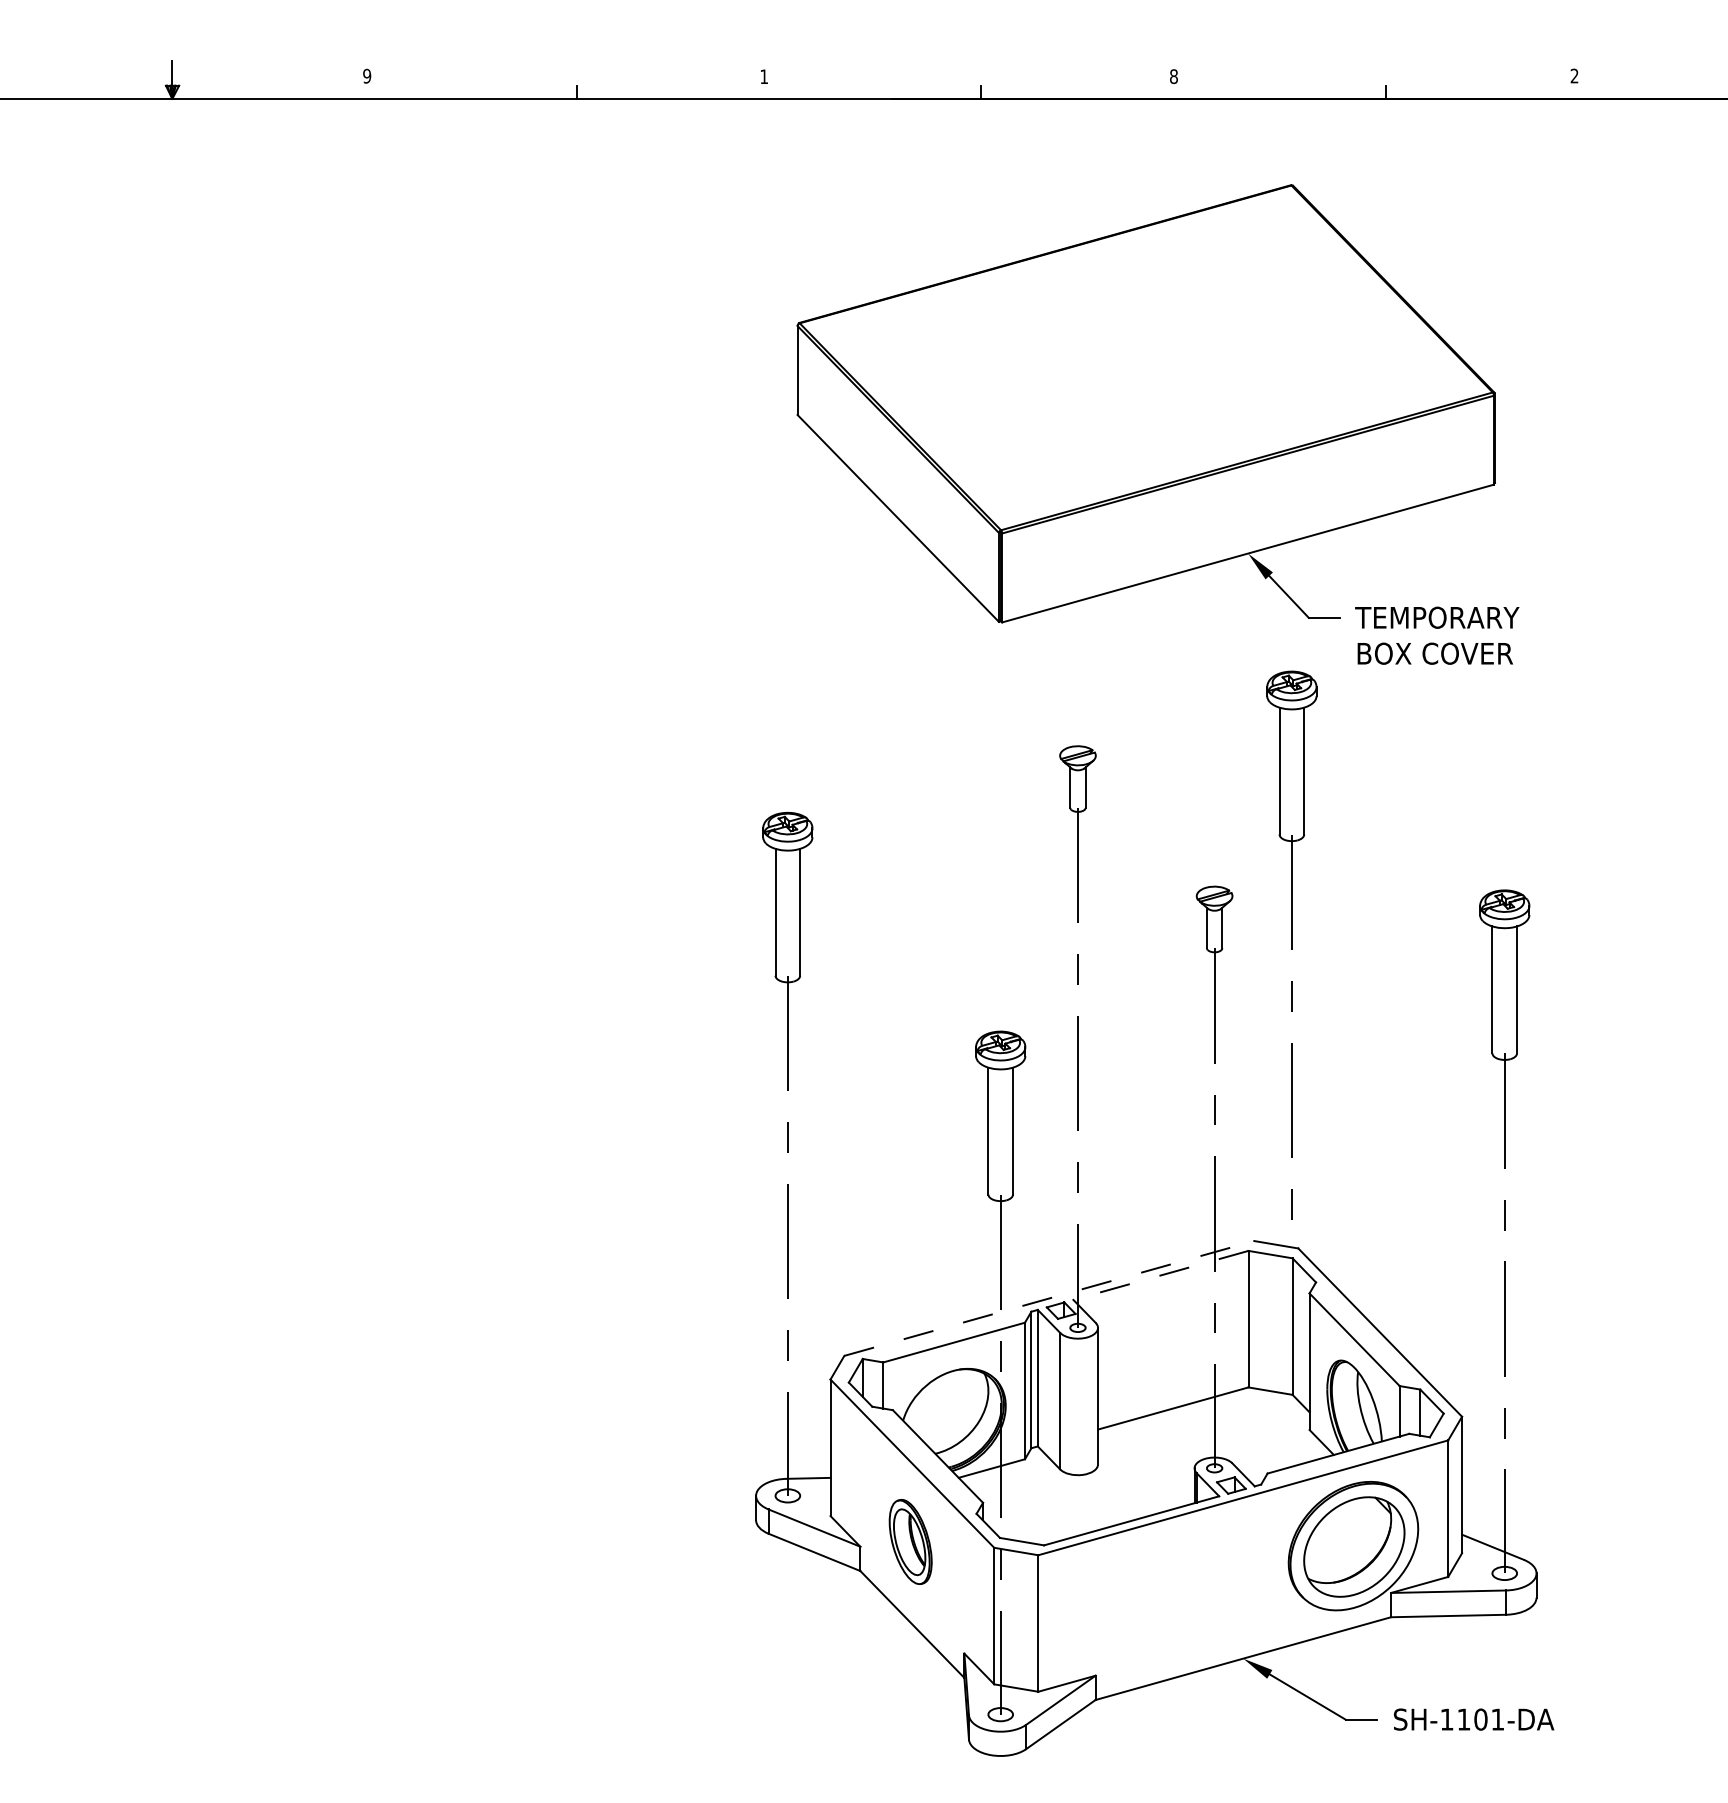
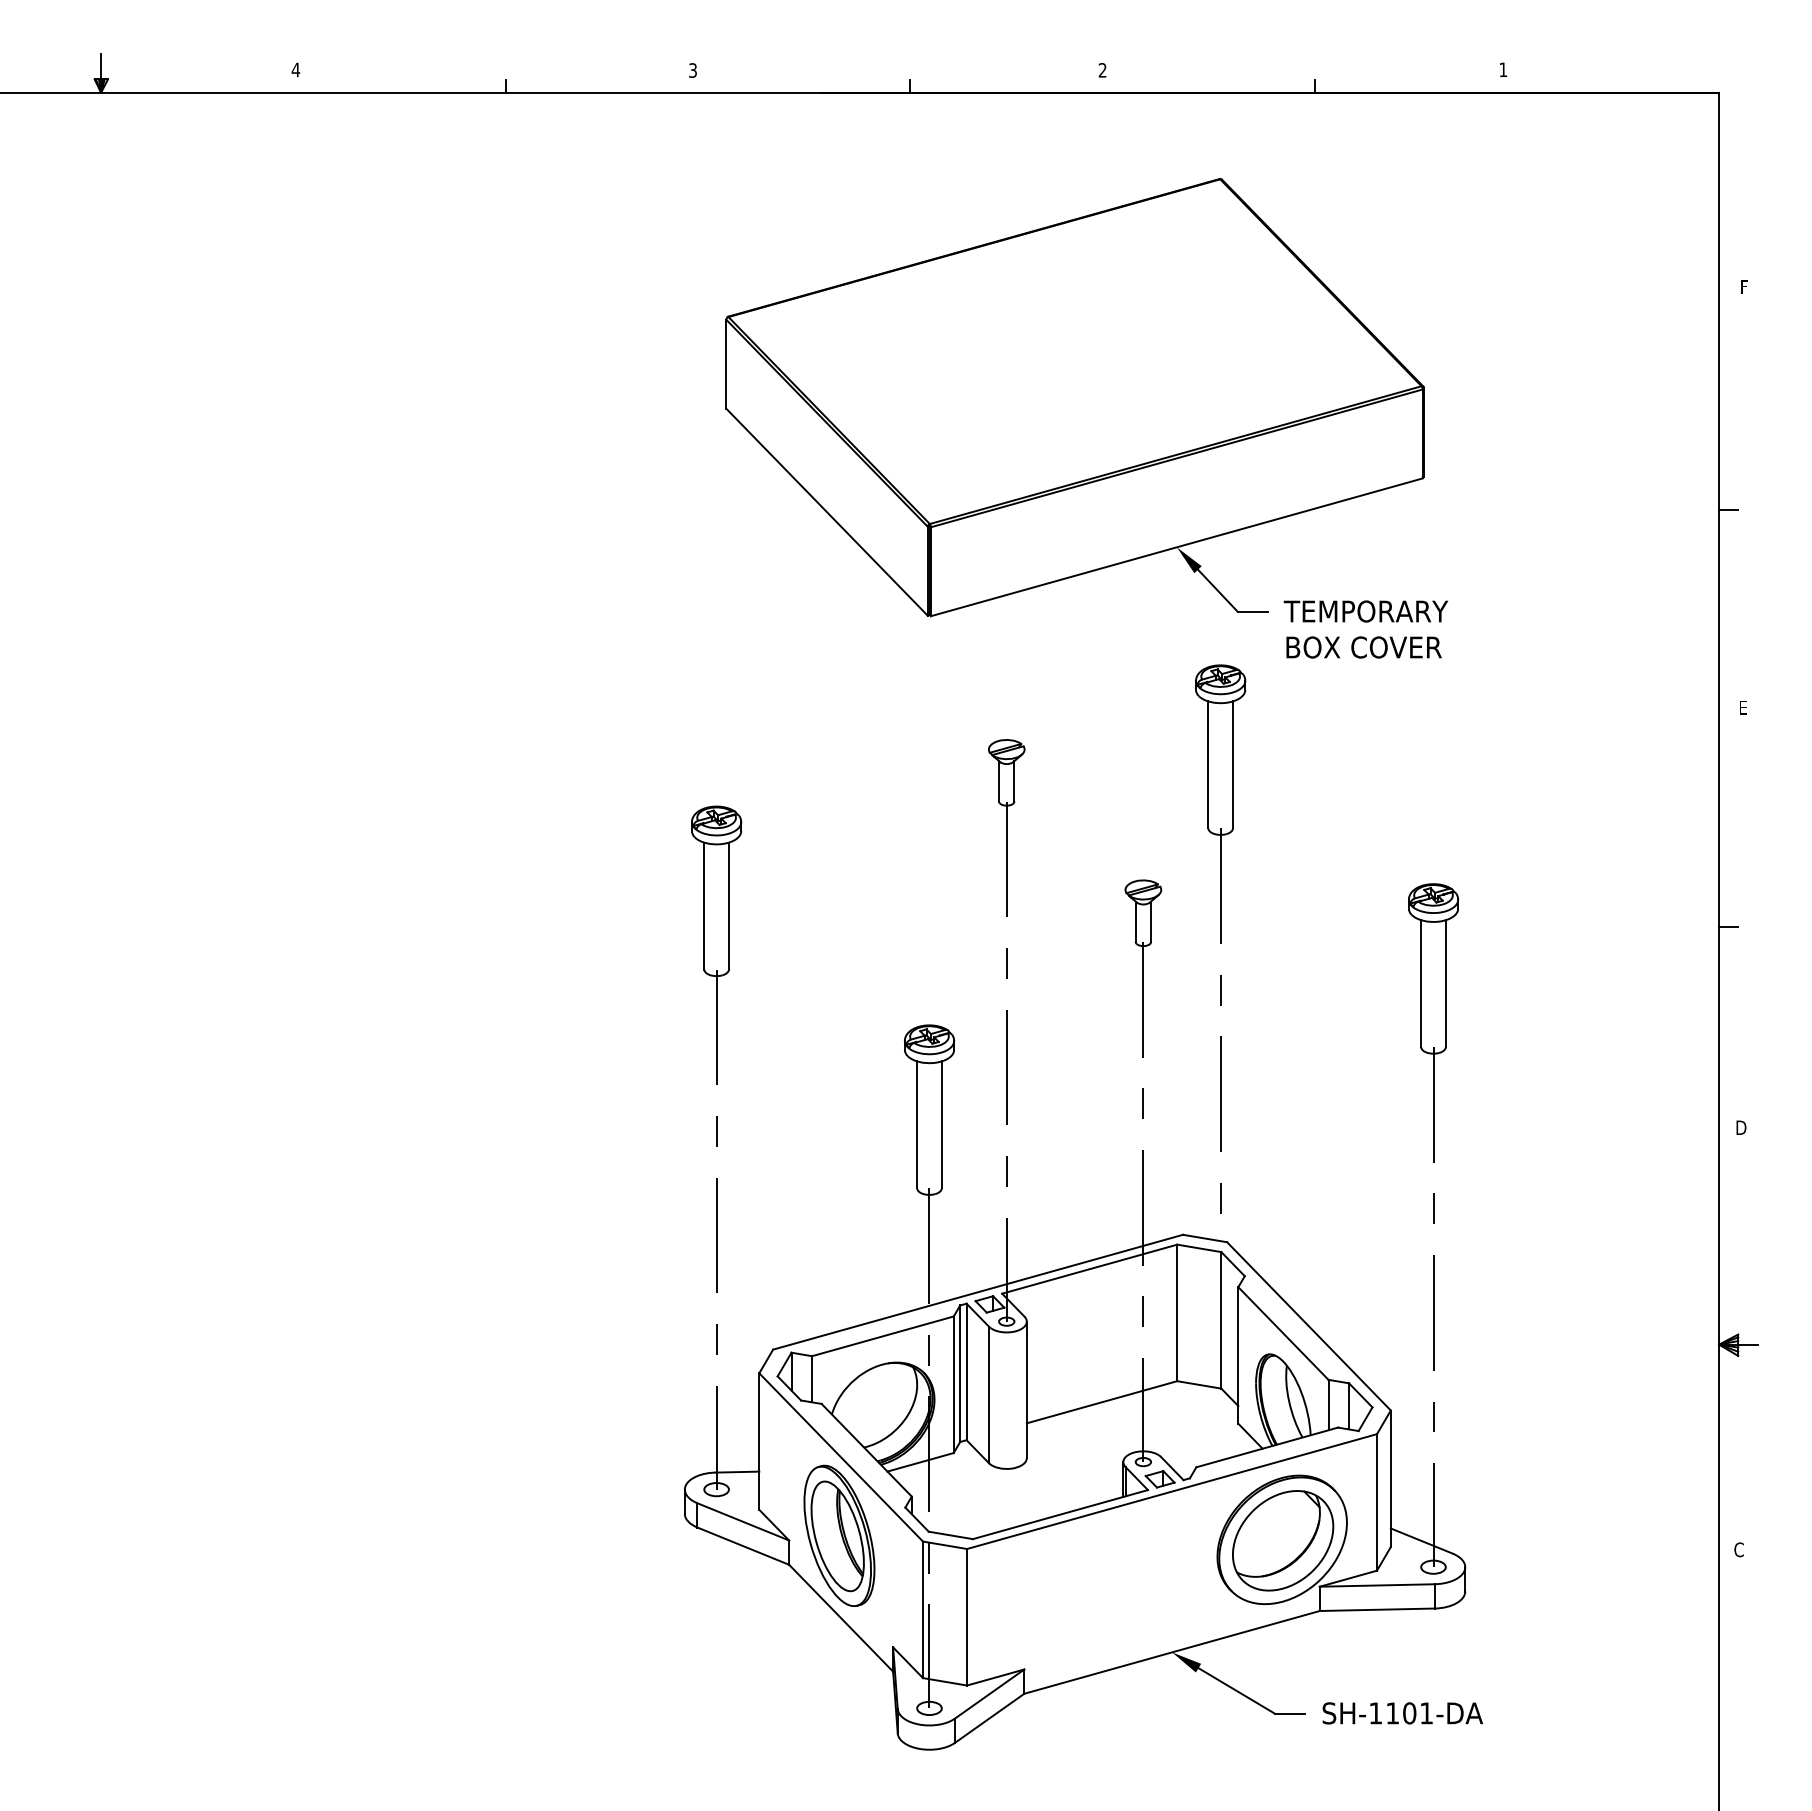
text: (366, 75) -> (295, 69), 9 -> 4
text: (1574, 75) -> (1503, 69), 2 -> 1
text: (763, 76) -> (692, 70), 1 -> 3
text: (1173, 76) -> (1102, 70), 8 -> 2
line: (1160, 1275) -> (1089, 1269), dashed -> solid
line: (1049, 1298) -> (978, 1292), dashed -> solid
part: (910, 1541) -> (839, 1535), size x1.67

